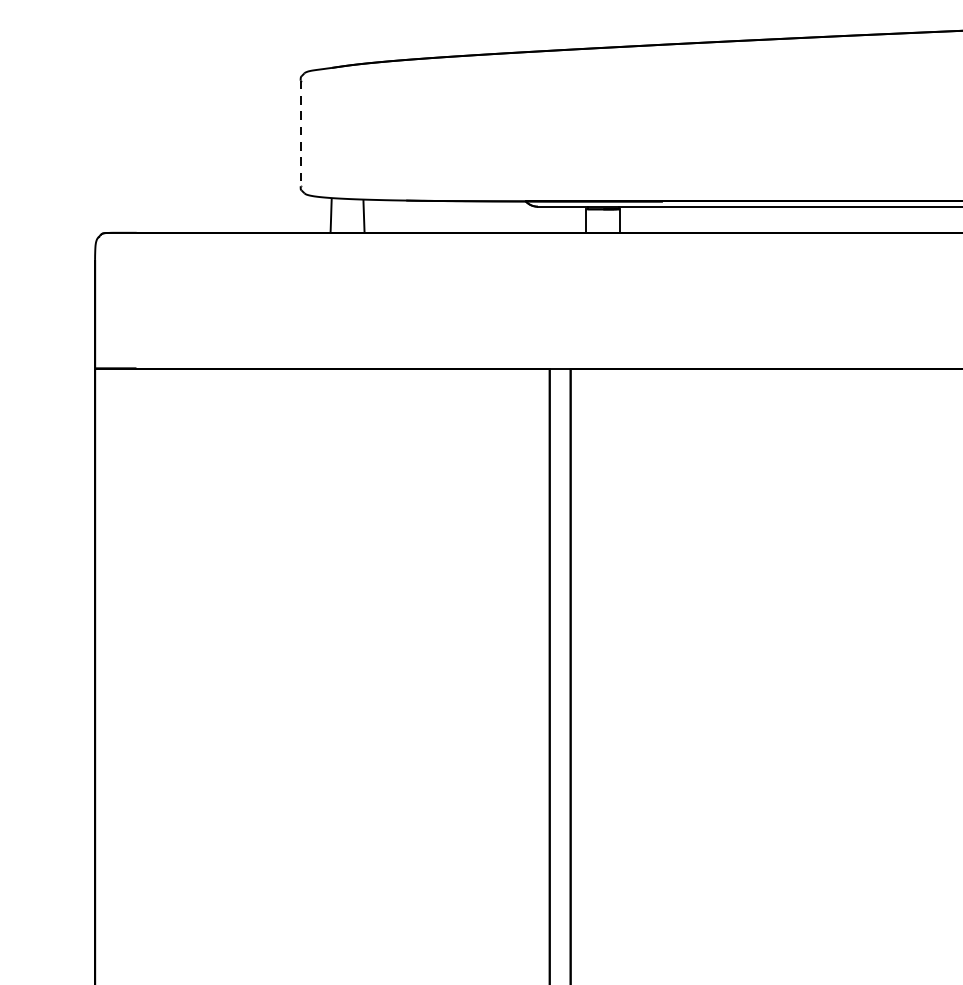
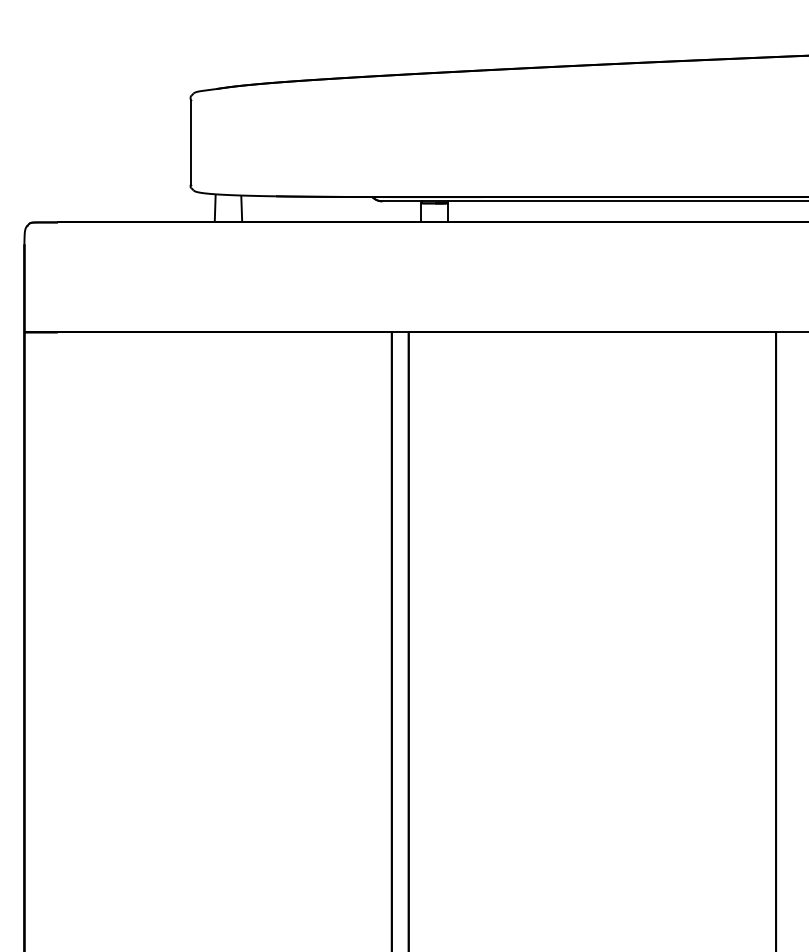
line: (300, 133) -> (190, 142), dashed -> solid

